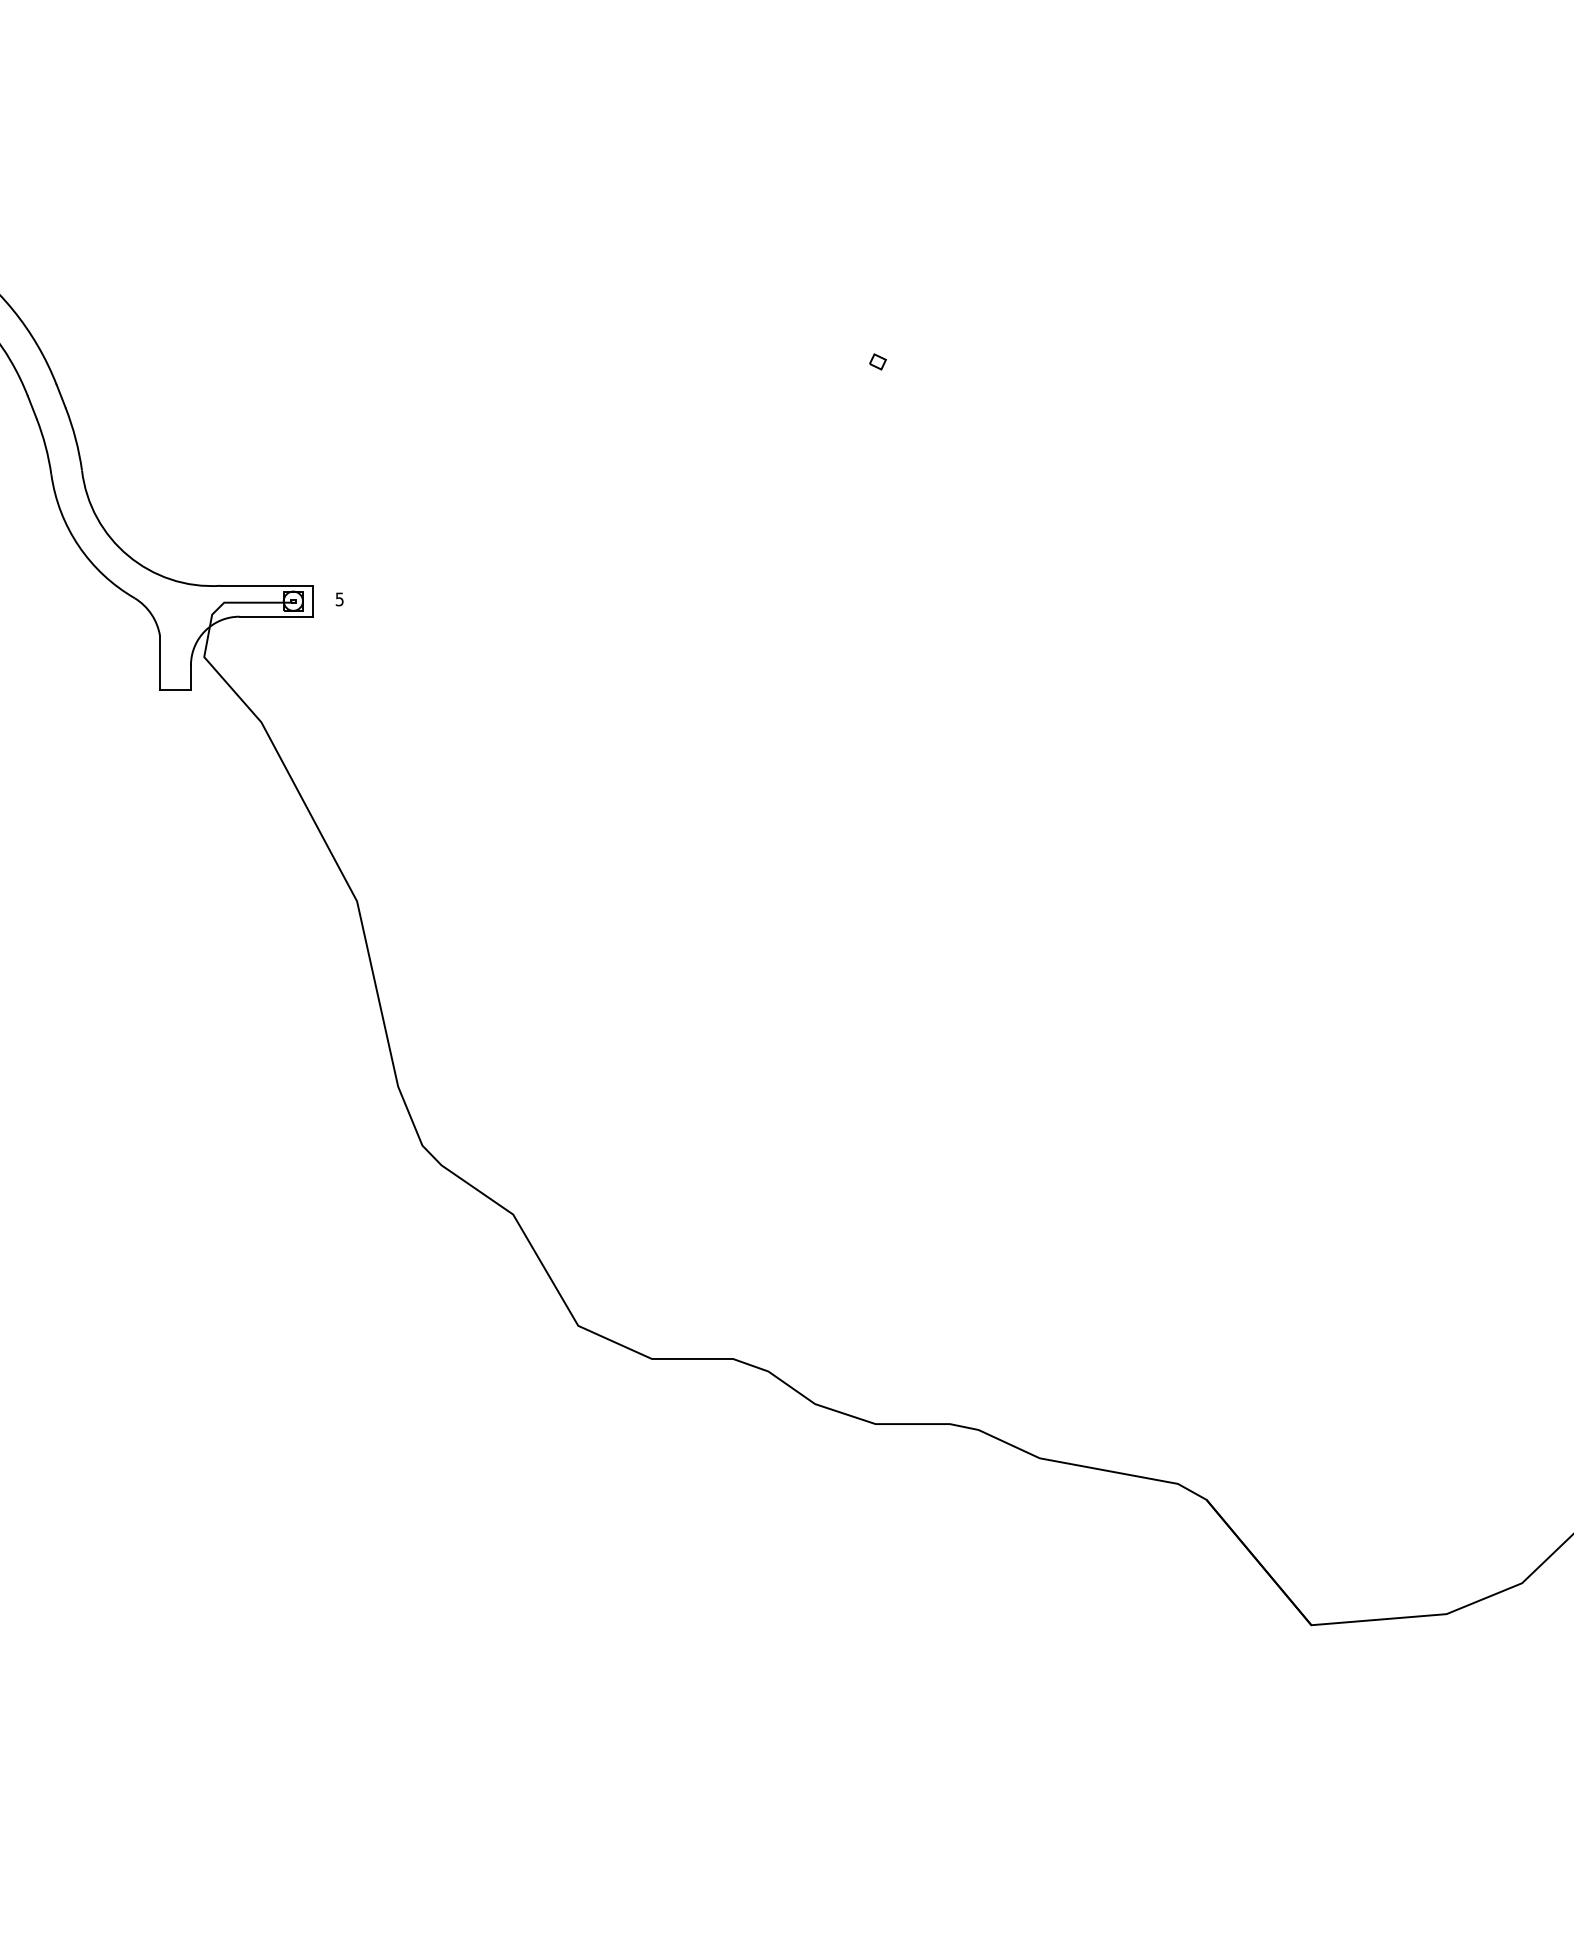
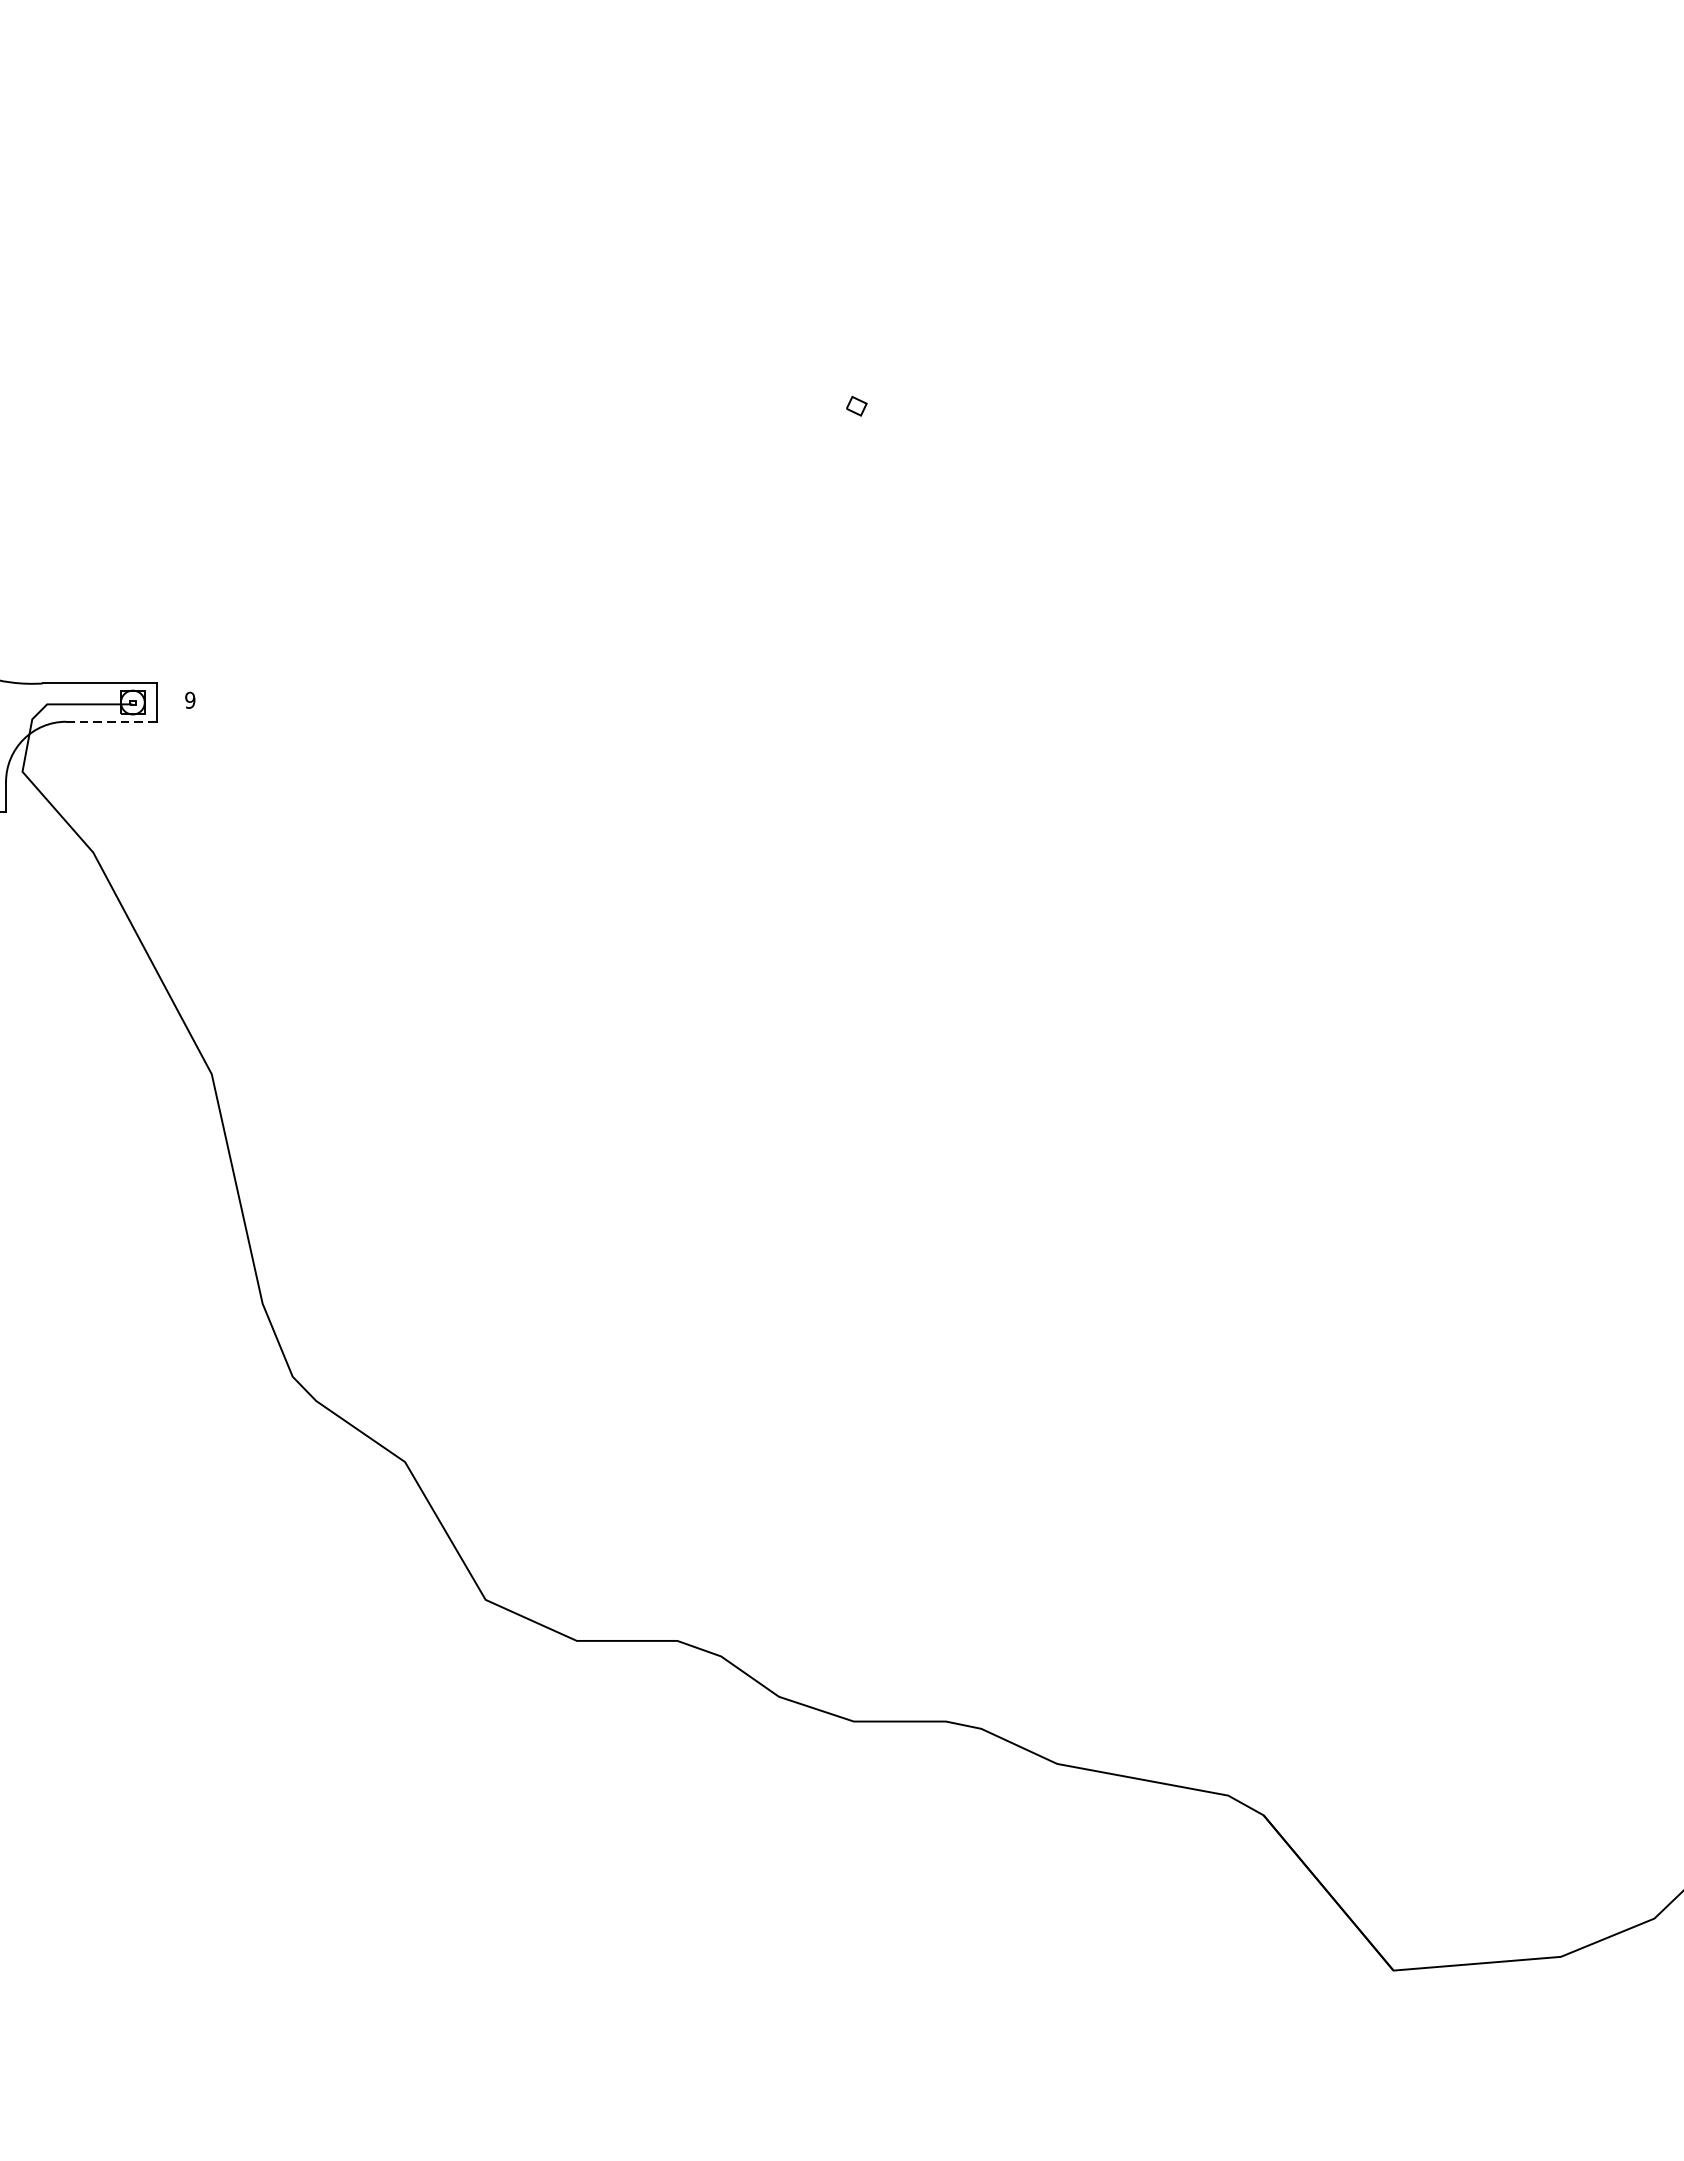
text: (339, 599) -> (189, 700), 5 -> 9
line: (276, 616) -> (111, 721), solid -> dashed

